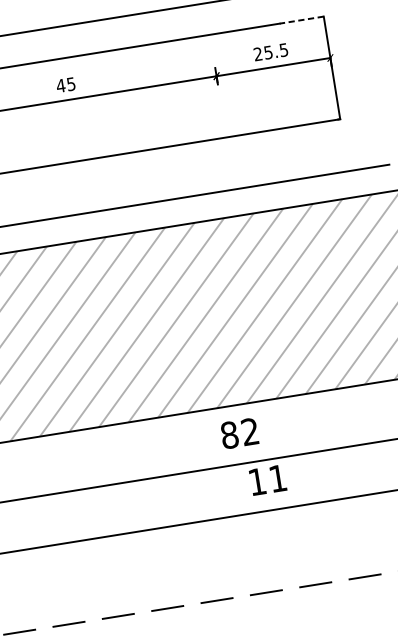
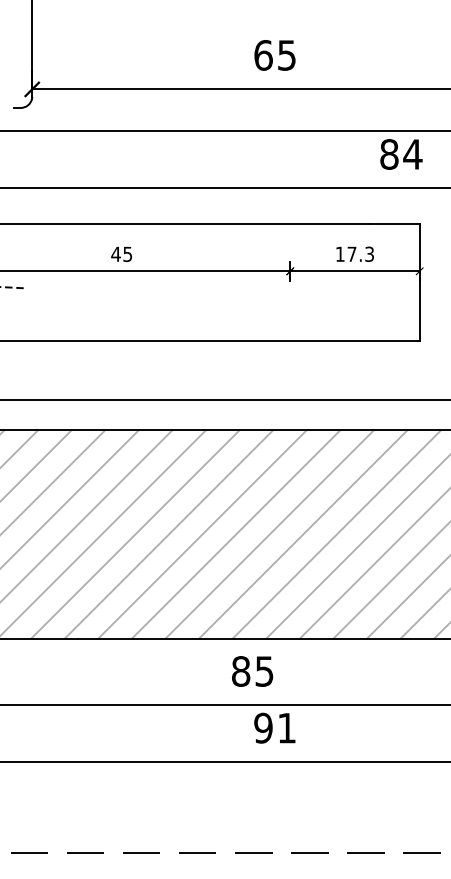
line: (301, 20) -> (394, 224), dashed -> solid
text: (270, 51) -> (354, 253), 25.5 -> 17.3
text: (250, 431) -> (264, 671), 82 -> 85
text: (257, 481) -> (263, 727), 11 -> 91

